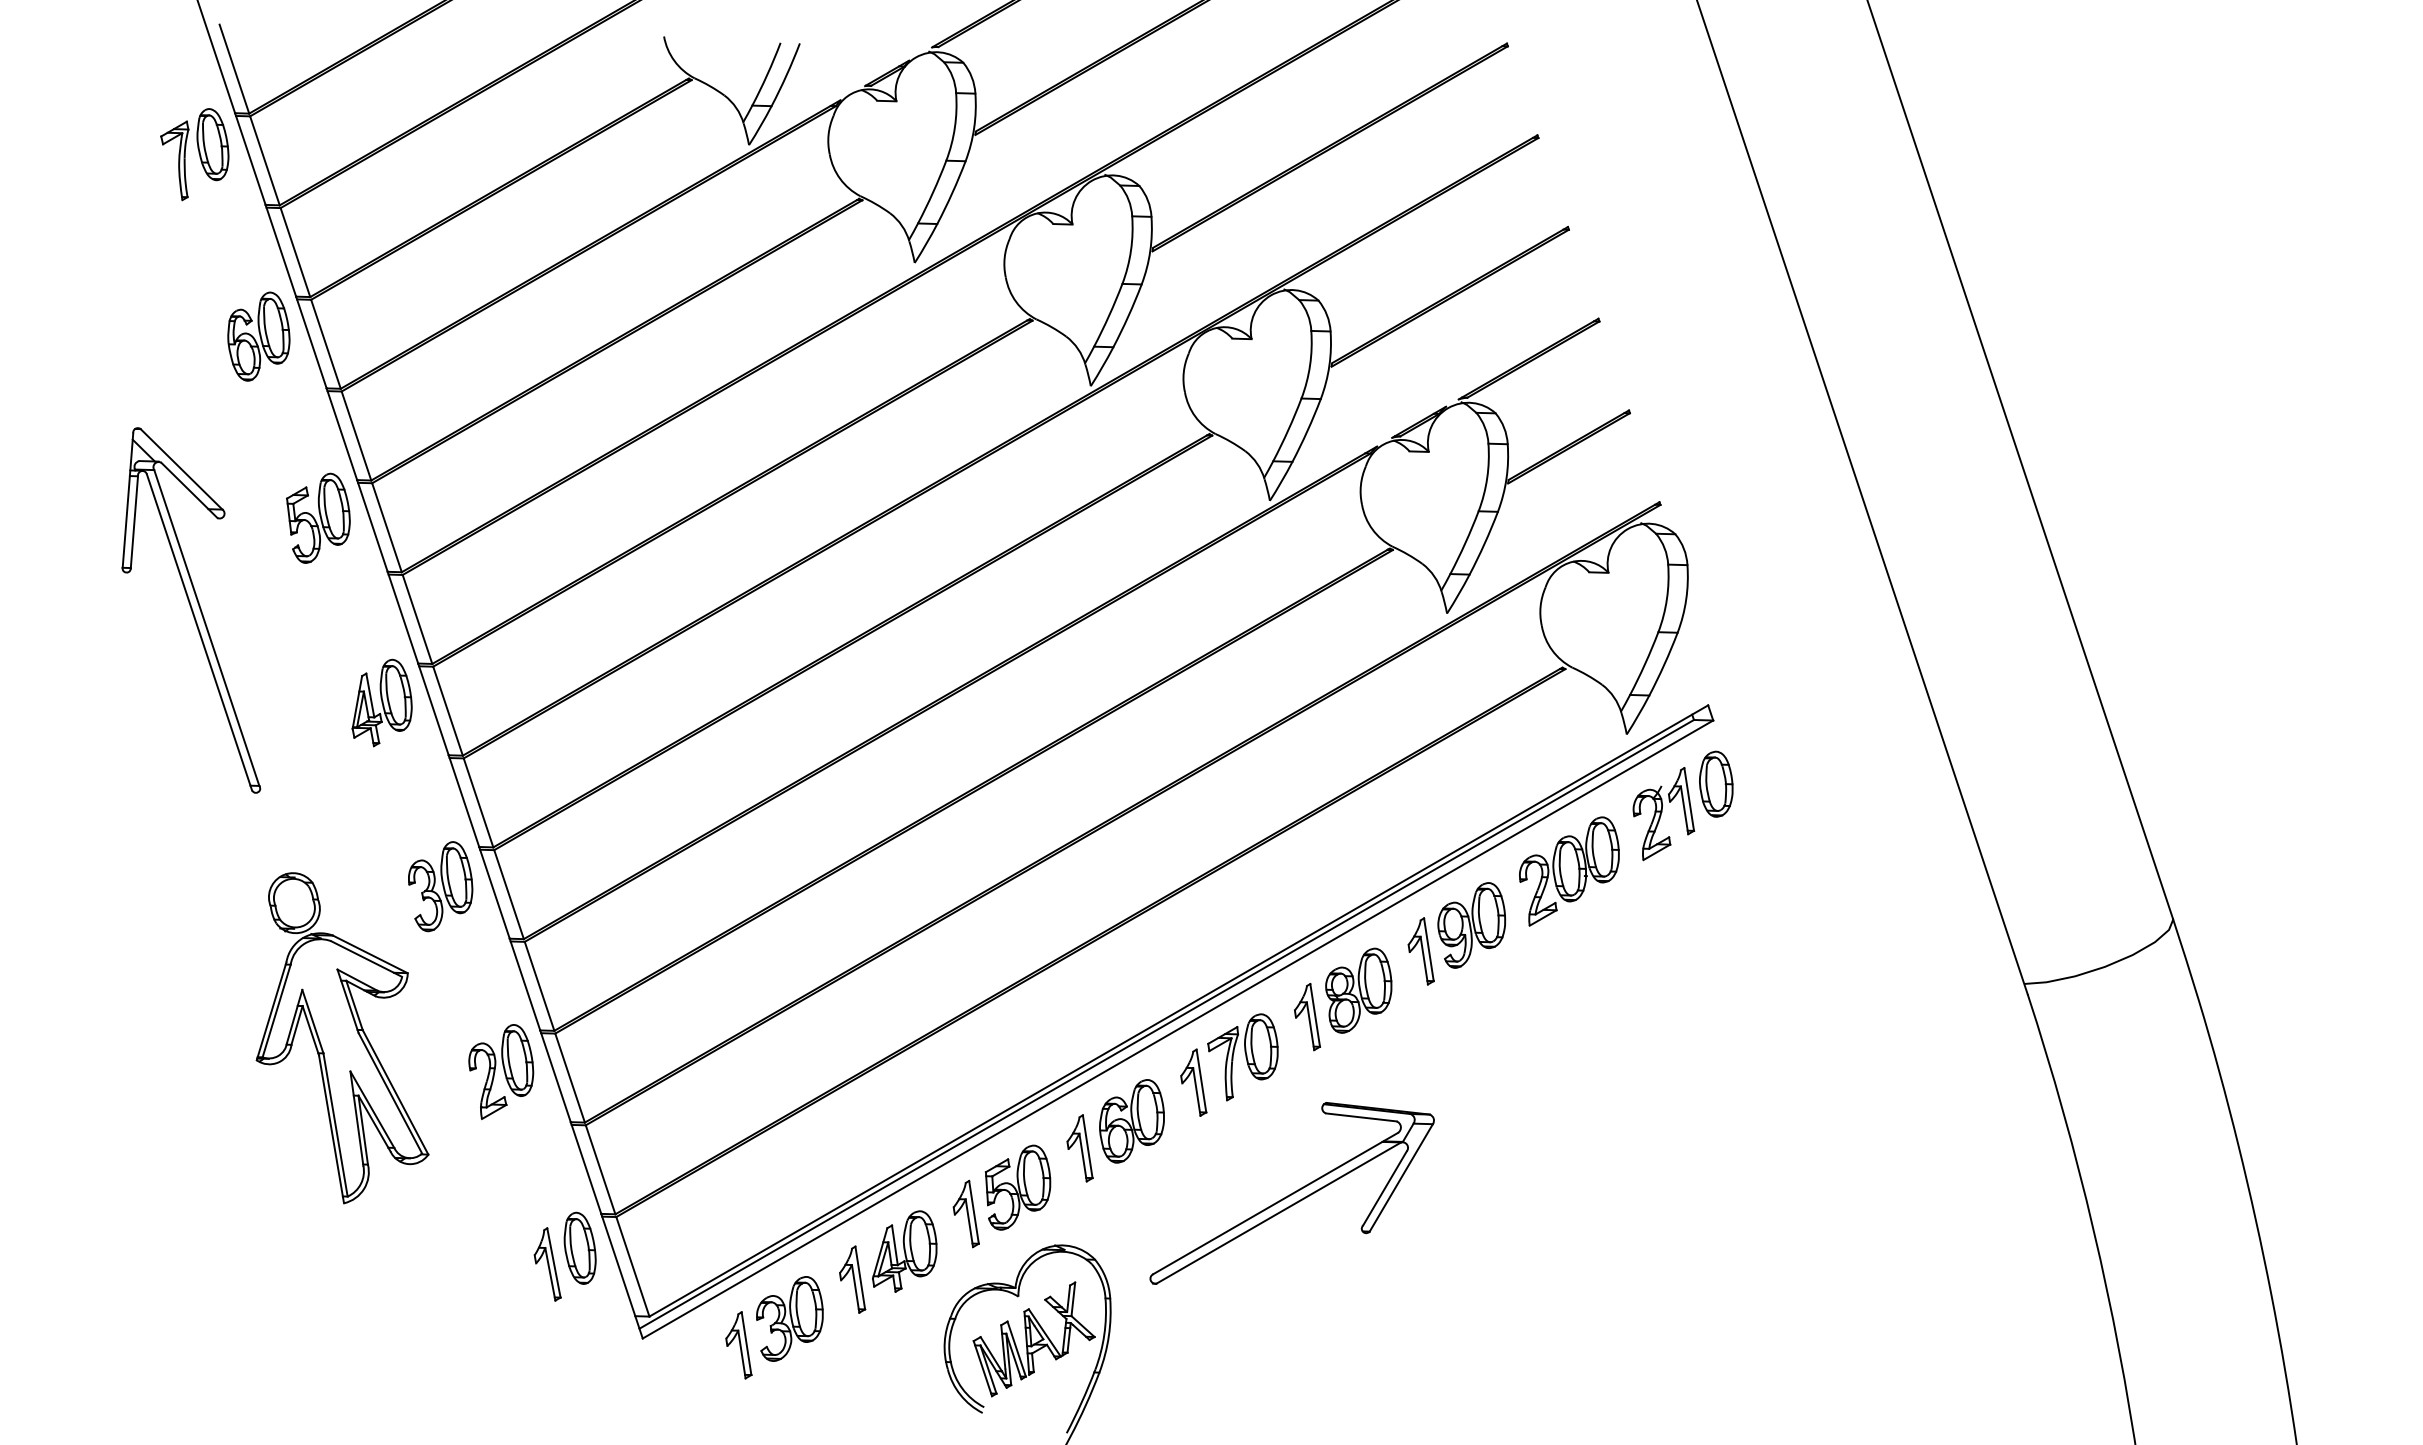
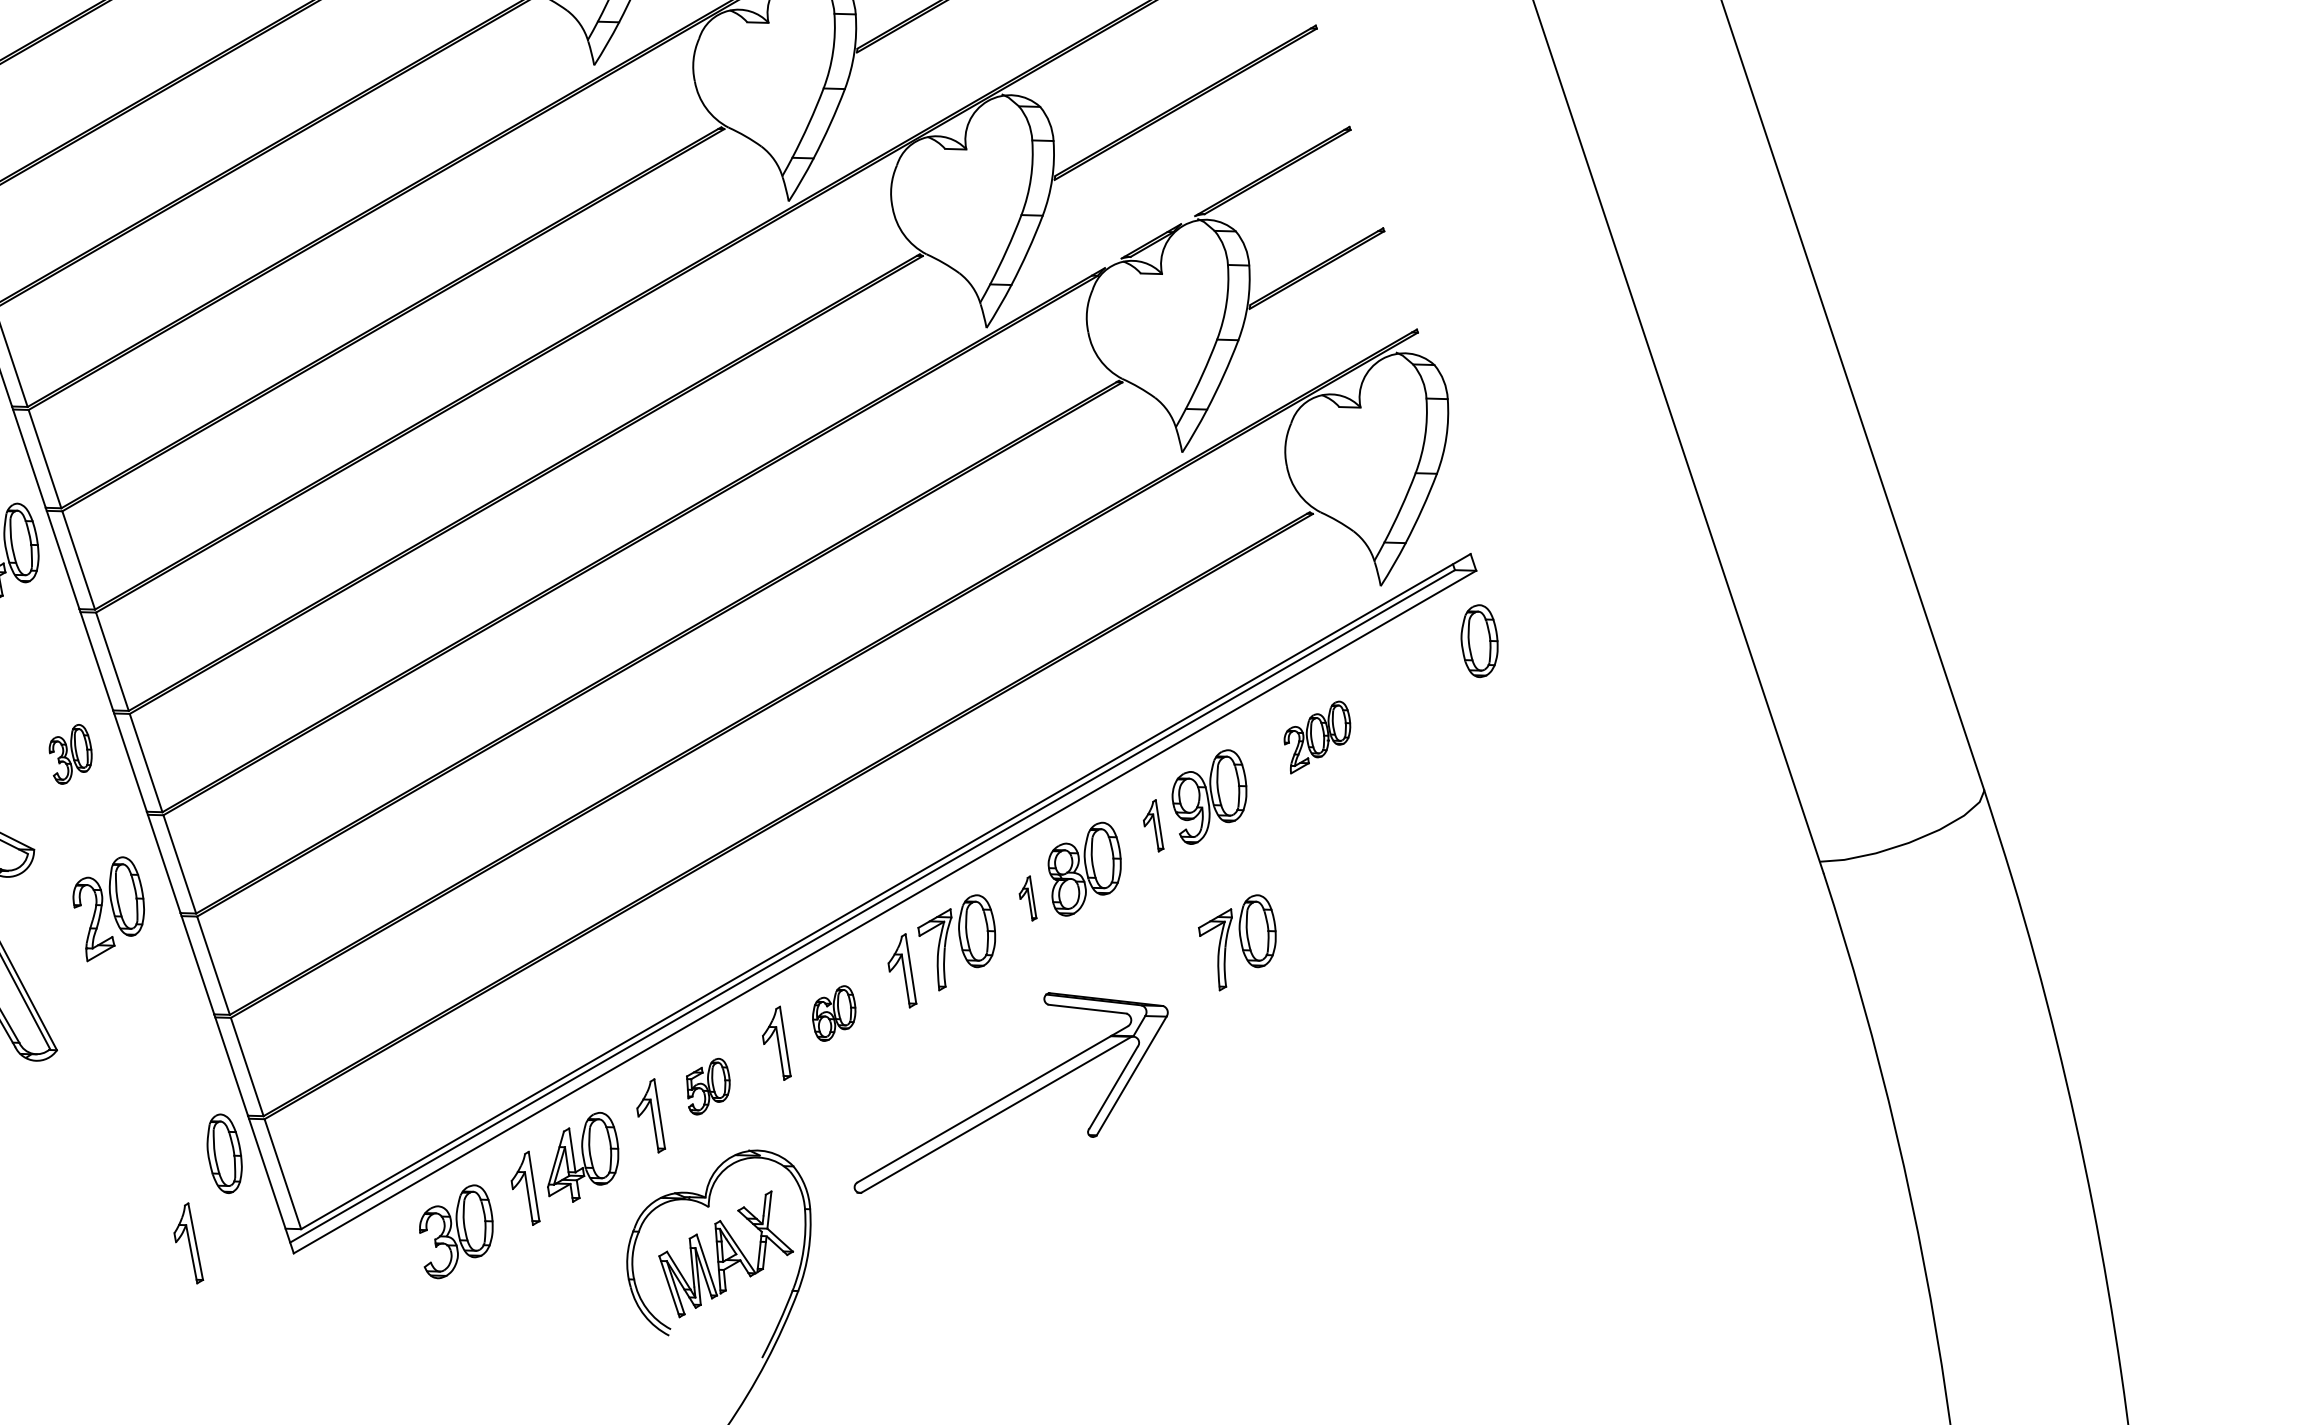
part: (1663, 814) -> (1421, 674), removed
part: (1569, 871) -> (1317, 737), size x0.6
part: (440, 886) -> (70, 754), size x0.6
part: (1420, 951) -> (1152, 825), size x0.7
part: (1307, 1017) -> (1028, 898), size x0.6
part: (1496, 1057) -> (1236, 942), added
part: (501, 1071) -> (109, 908), moved
part: (1131, 1121) -> (833, 1013), size x0.6
part: (1017, 1187) -> (707, 1086), size x0.6
part: (547, 1264) -> (188, 1243), moved
part: (738, 1345) -> (399, 1261), removed

